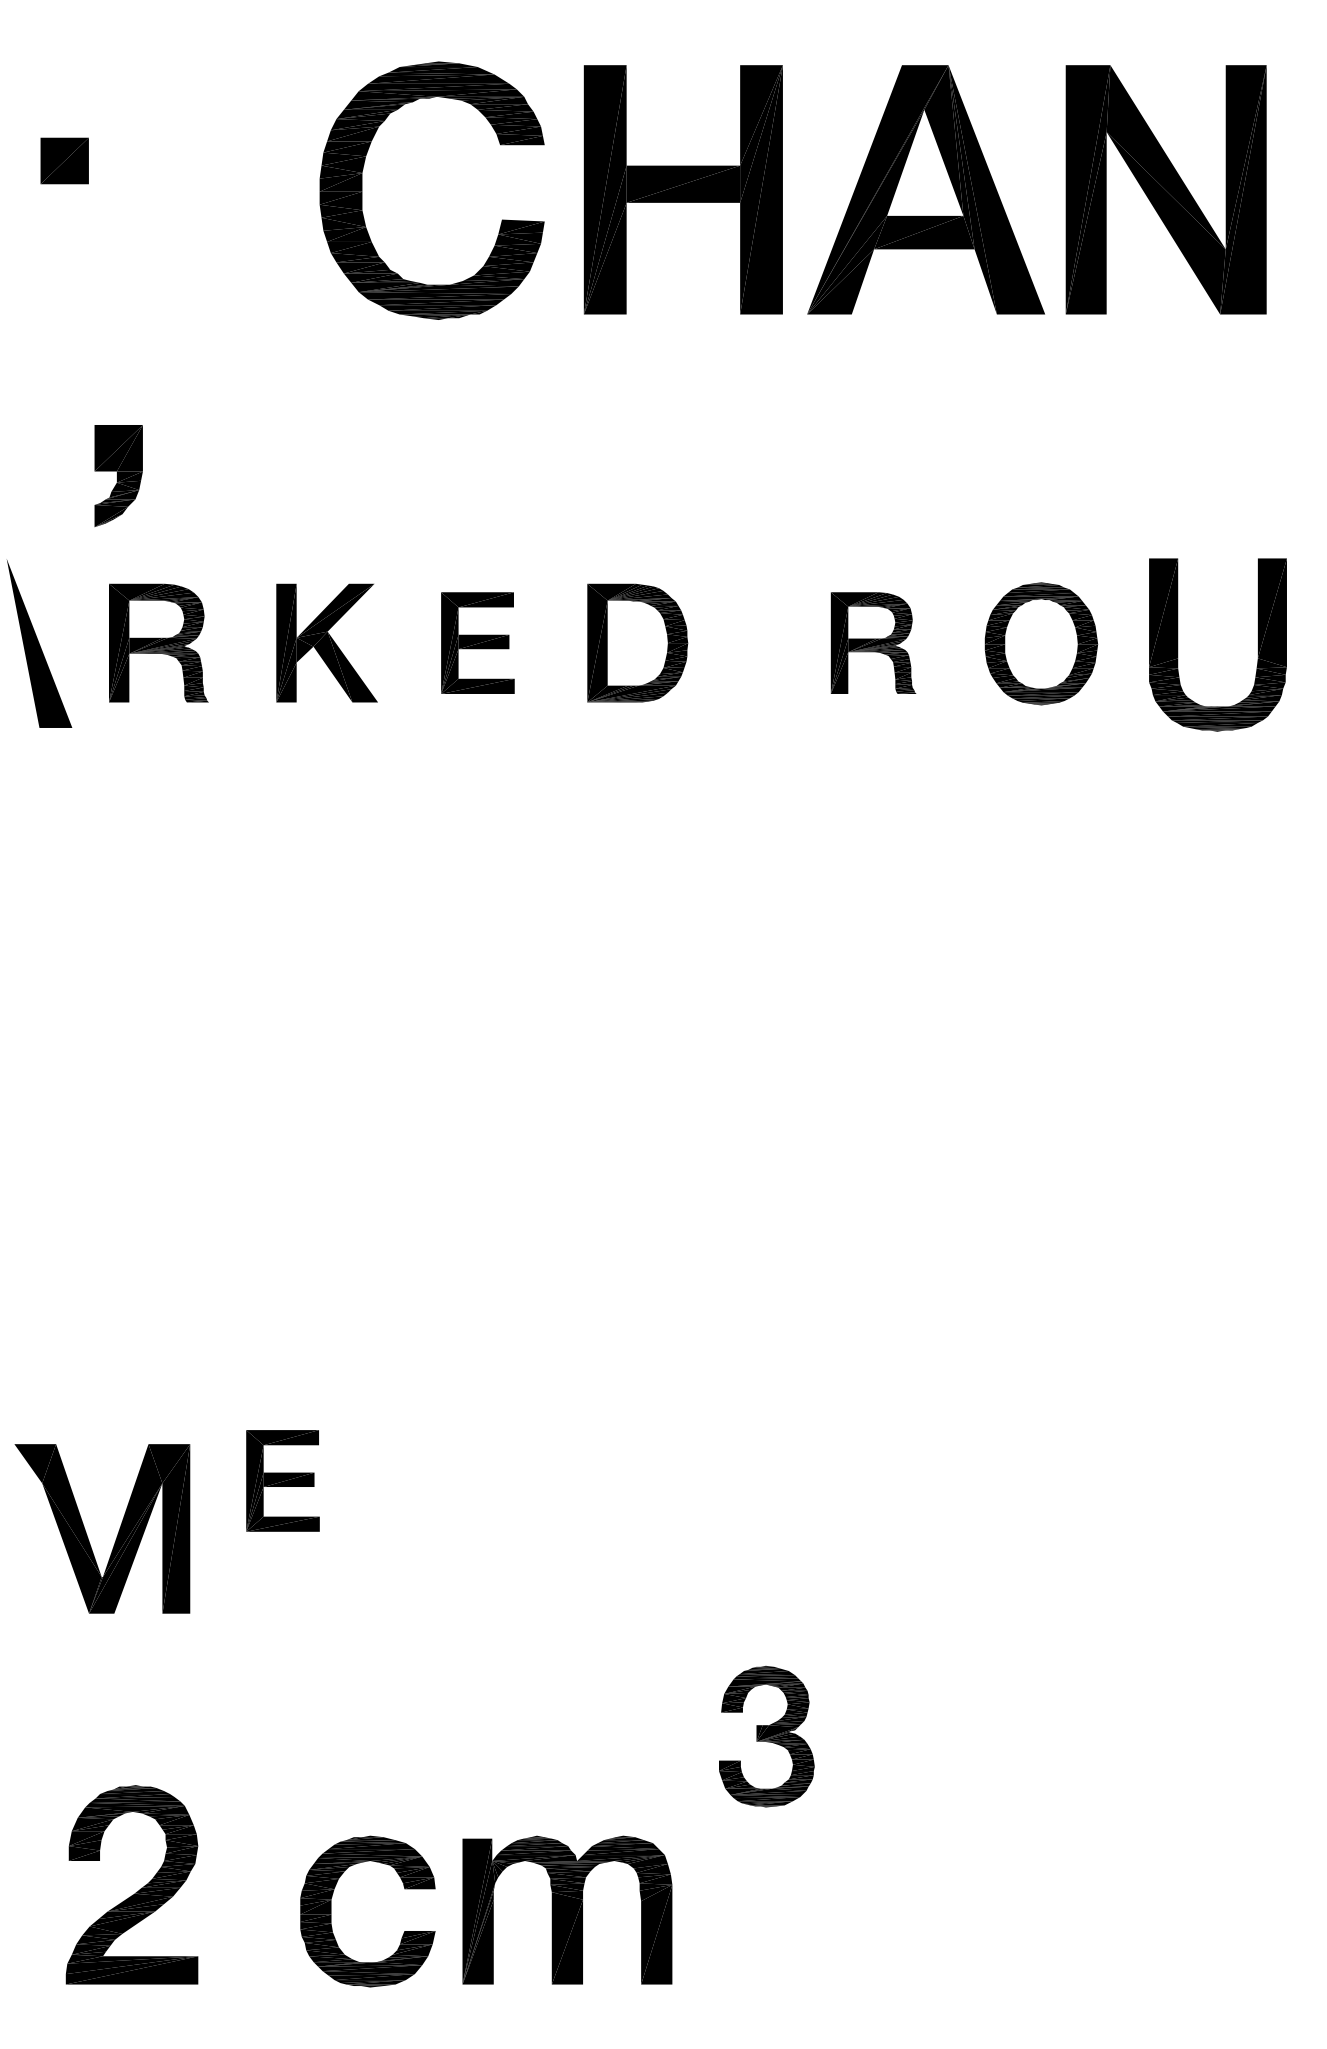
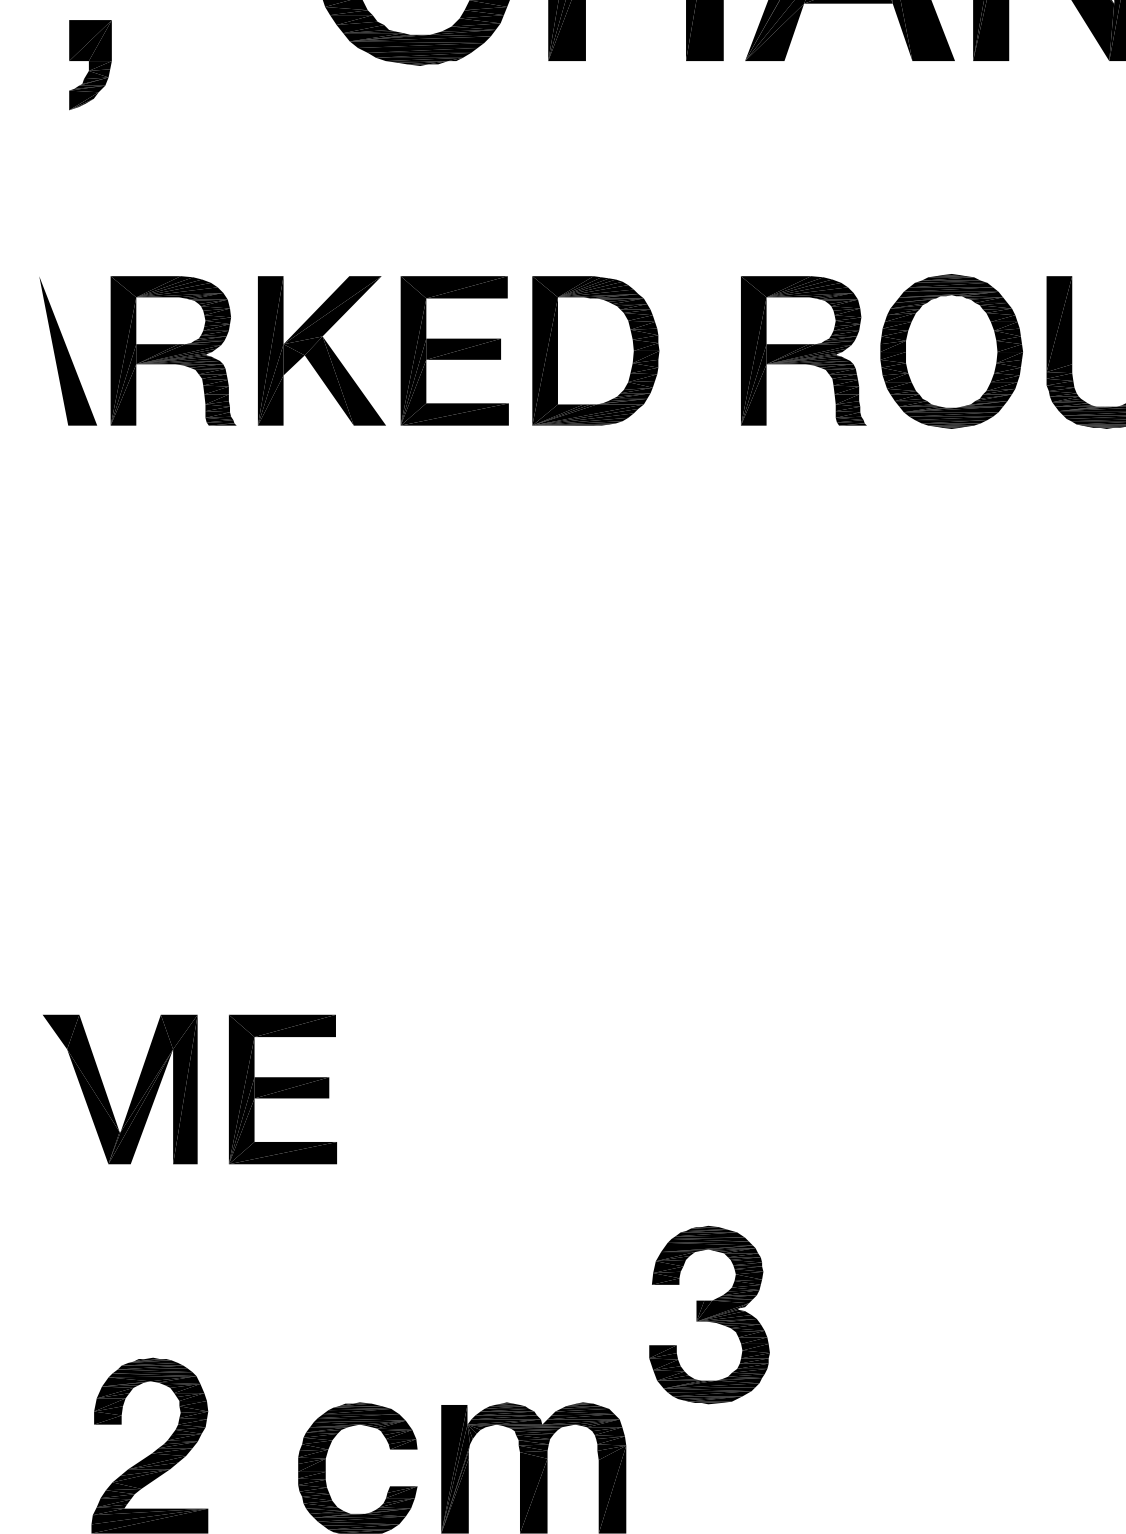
part: (118, 475) -> (90, 64), moved
part: (158, 642) -> (173, 350), size x1.43
part: (326, 642) -> (321, 350), size x1.43
part: (477, 642) -> (454, 350), size x1.67
part: (637, 642) -> (595, 350), size x1.43
part: (873, 642) -> (803, 350), size x1.67
part: (1041, 643) -> (951, 351), size x1.43
part: (282, 1480) -> (282, 1089), size x1.67
part: (117, 1533) -> (133, 1093), moved
part: (766, 1736) -> (709, 1314), size x1.43

